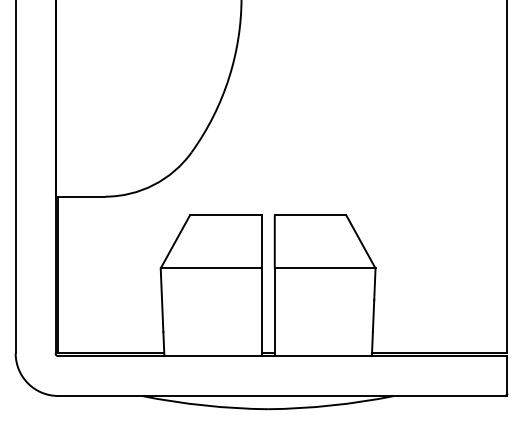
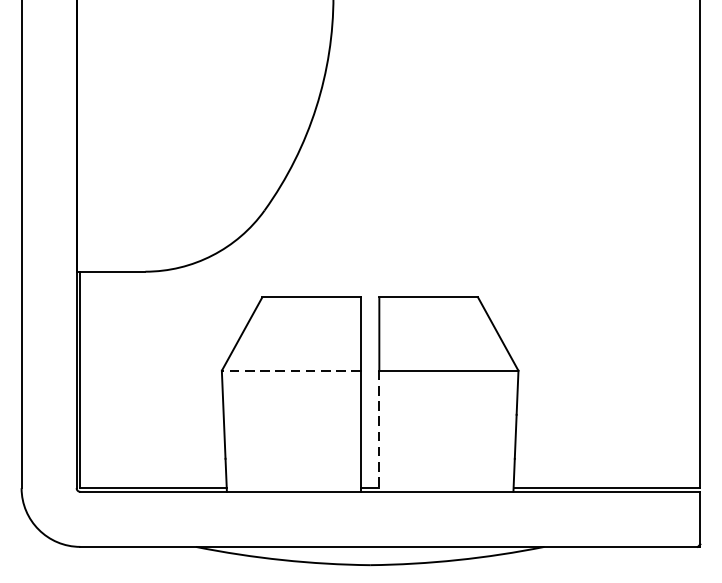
line: (210, 268) -> (290, 370), solid -> dashed
line: (274, 312) -> (378, 431), solid -> dashed

